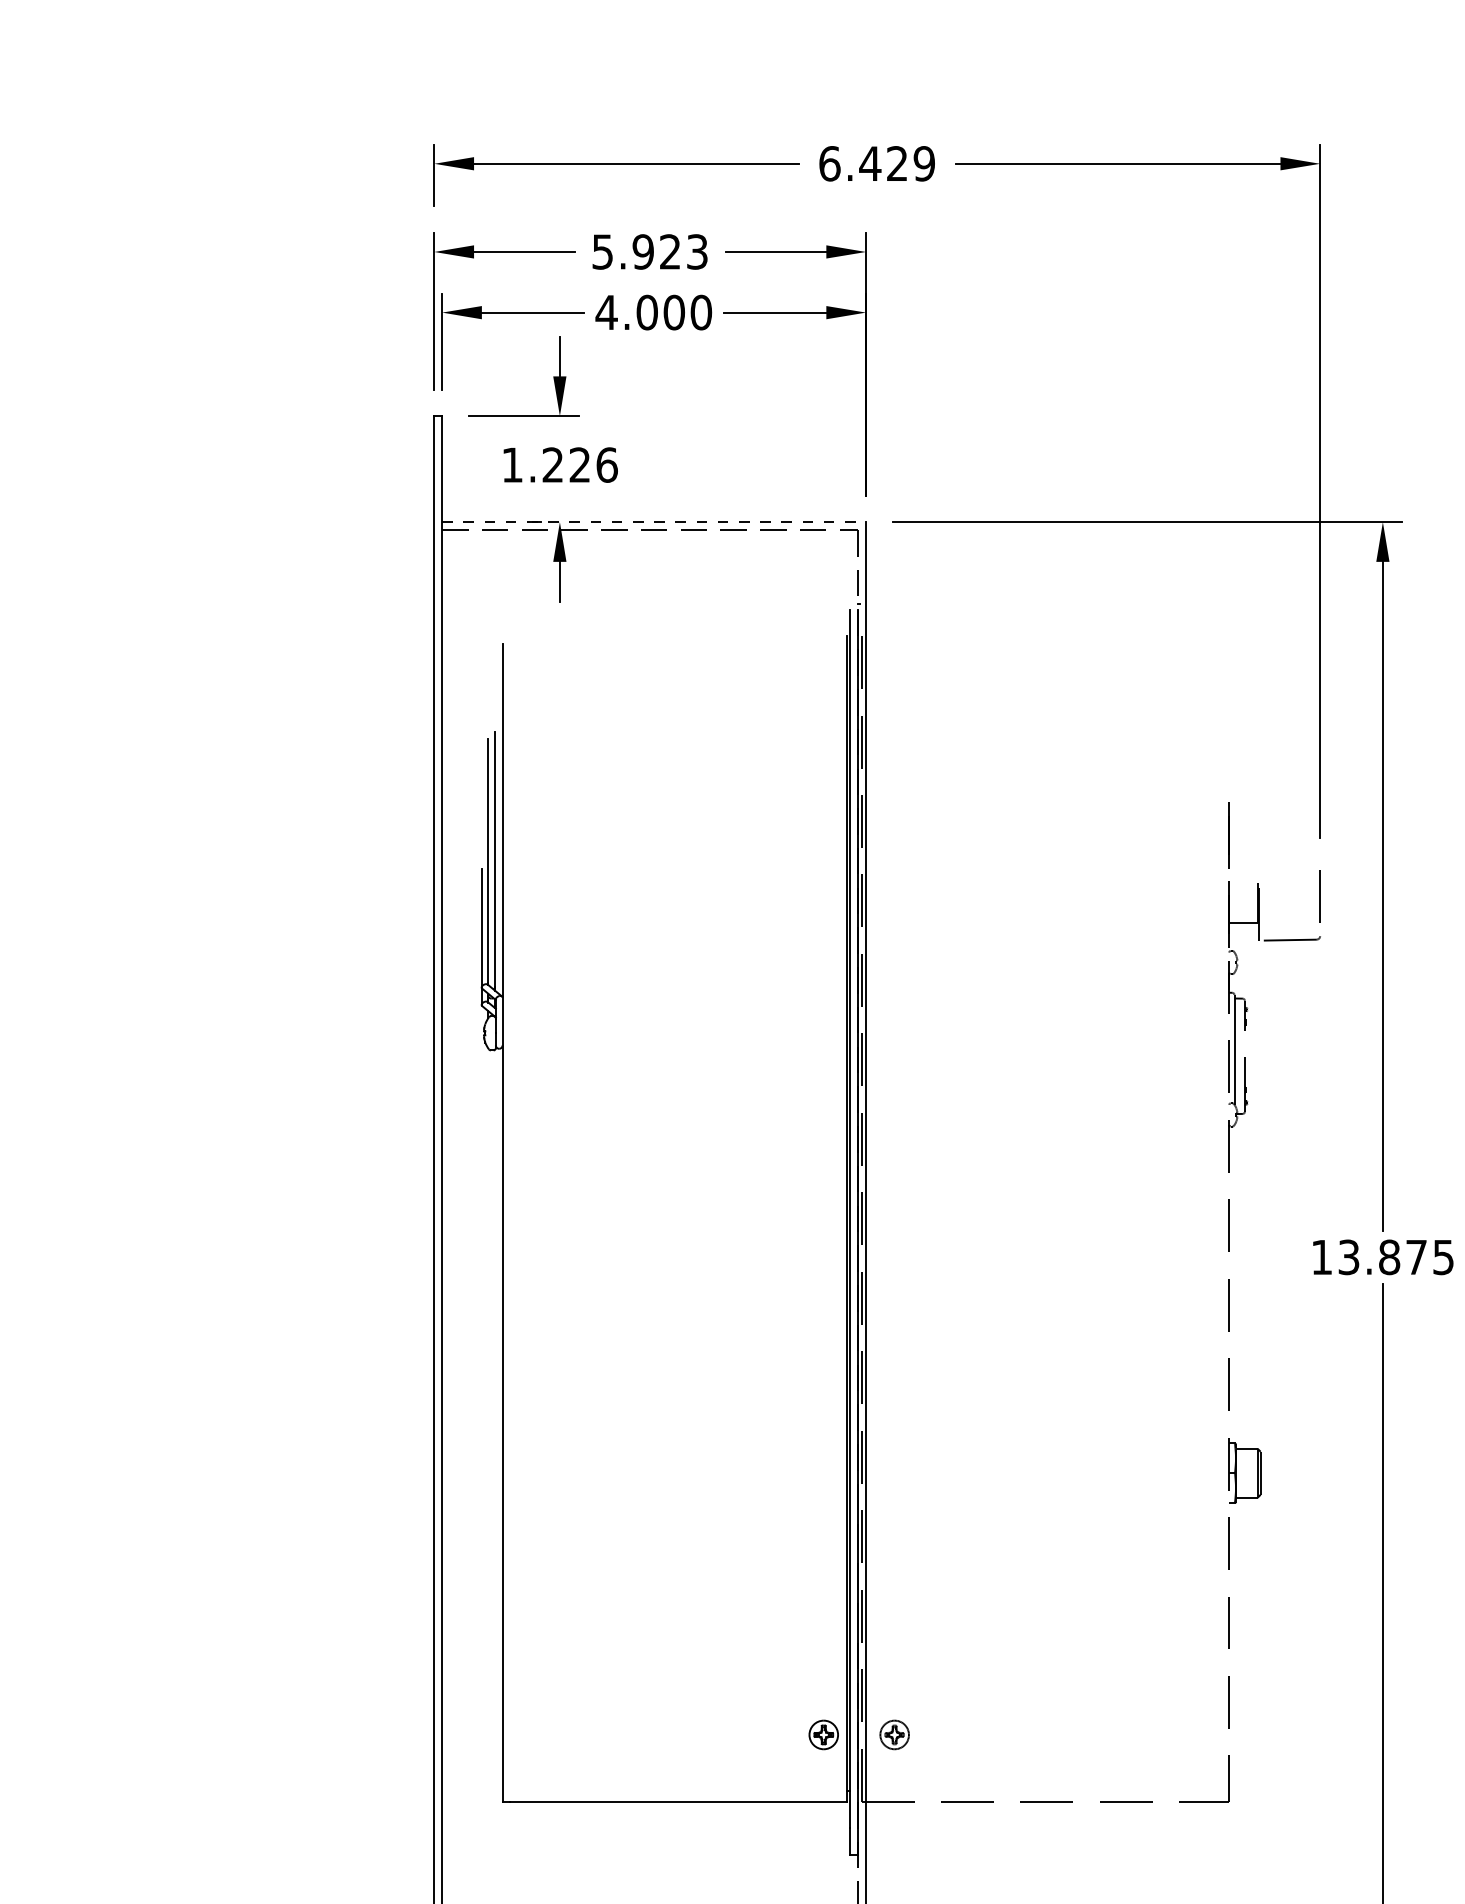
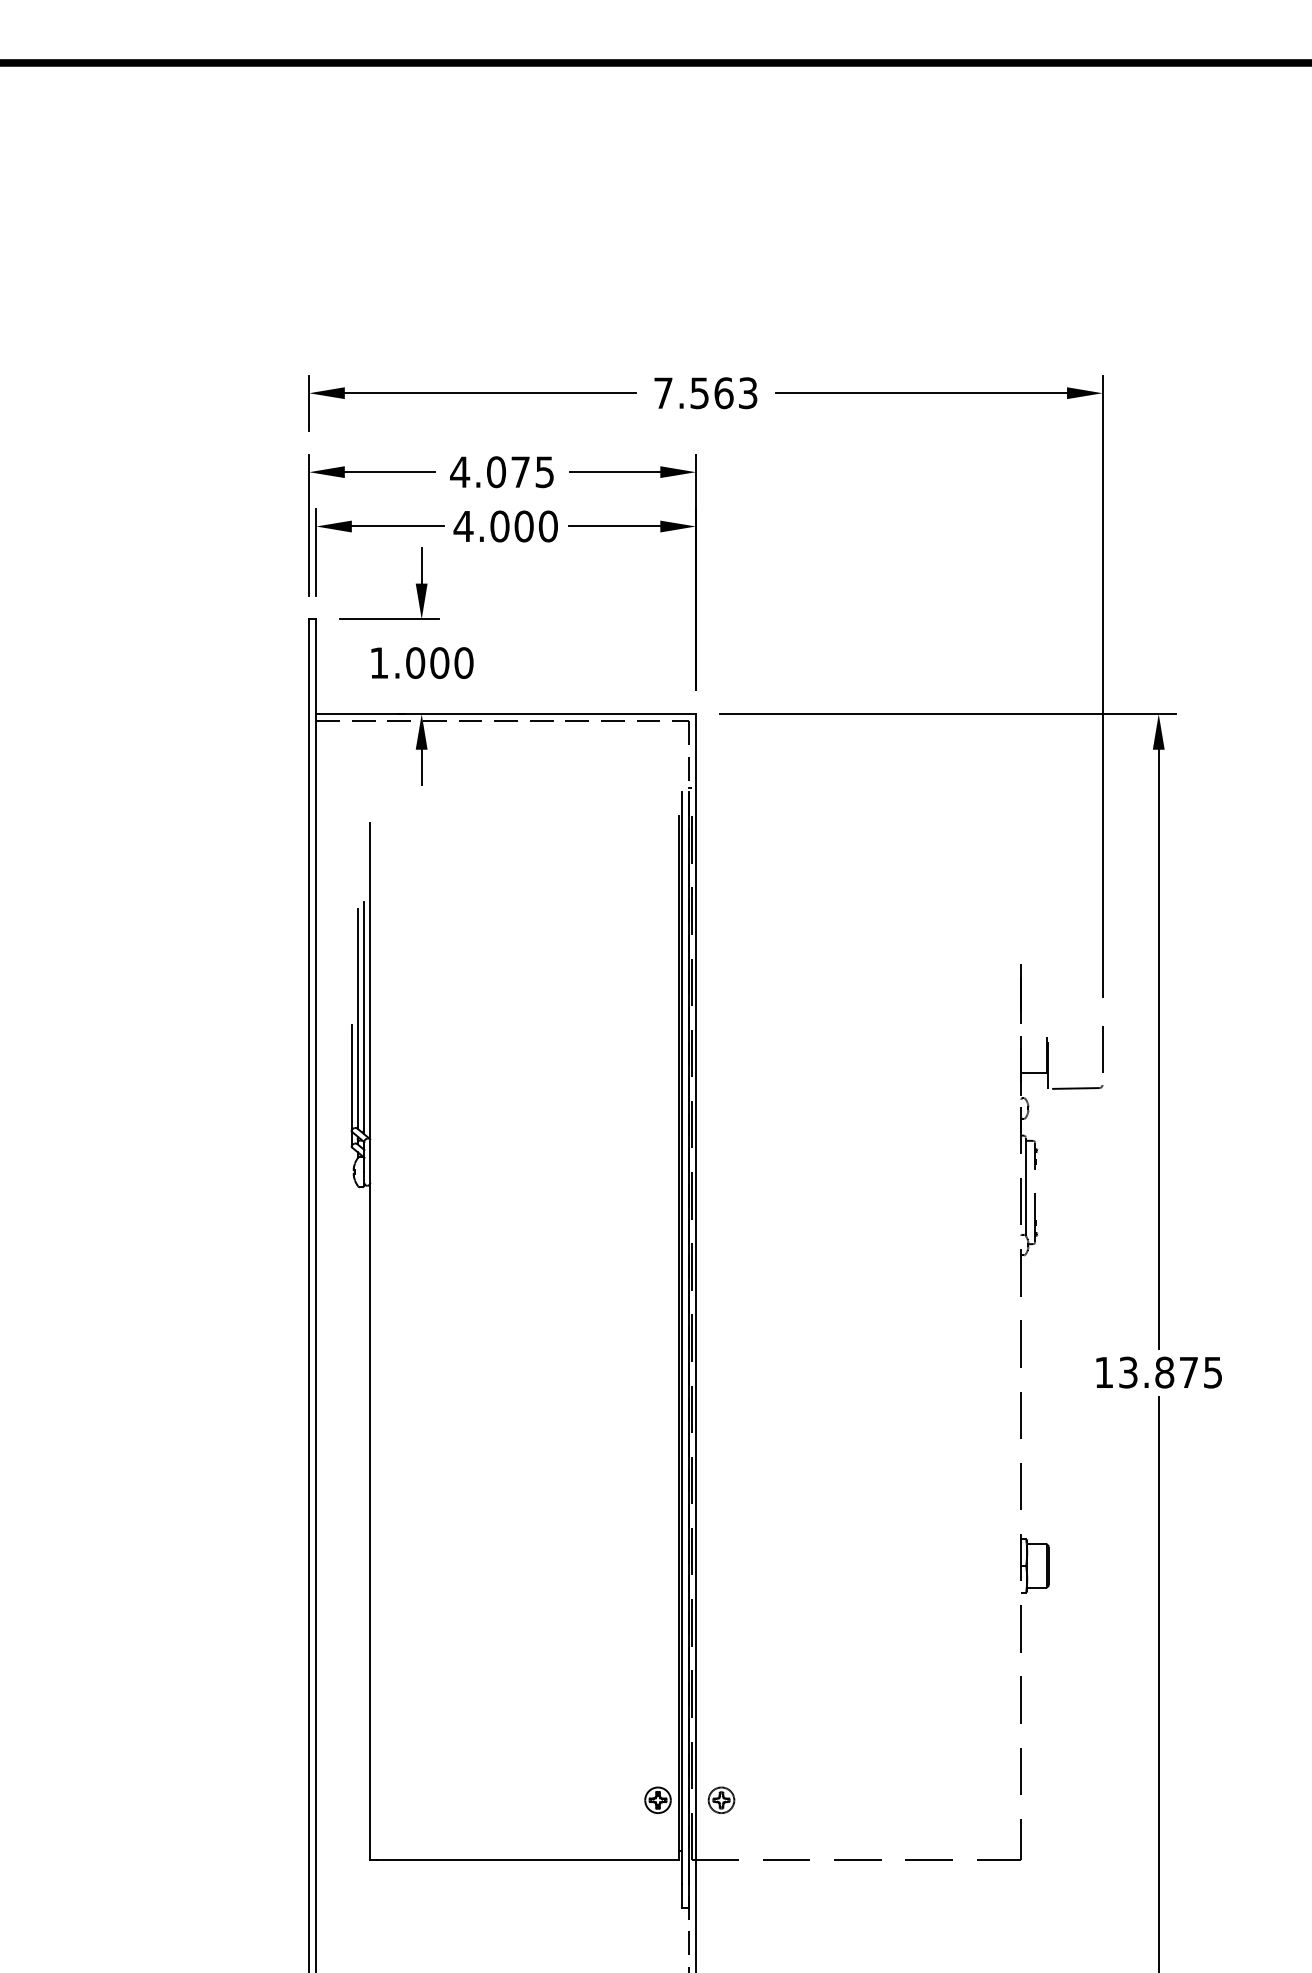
text: (876, 164) -> (705, 393), 6.429 -> 7.563
text: (649, 252) -> (501, 472), 5.923 -> 4.075
text: (579, 464) -> (439, 662), 1.226 -> 1.000
line: (654, 522) -> (506, 714), dashed -> solid

